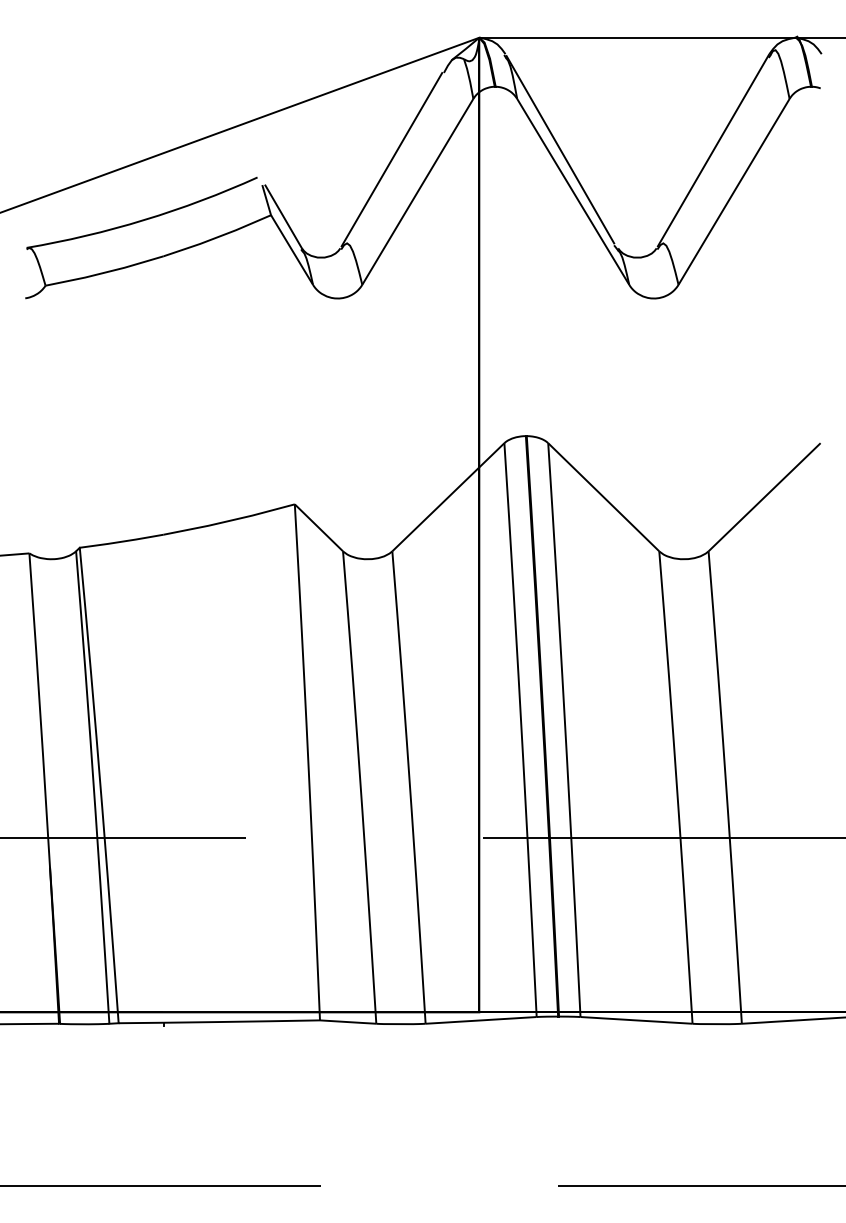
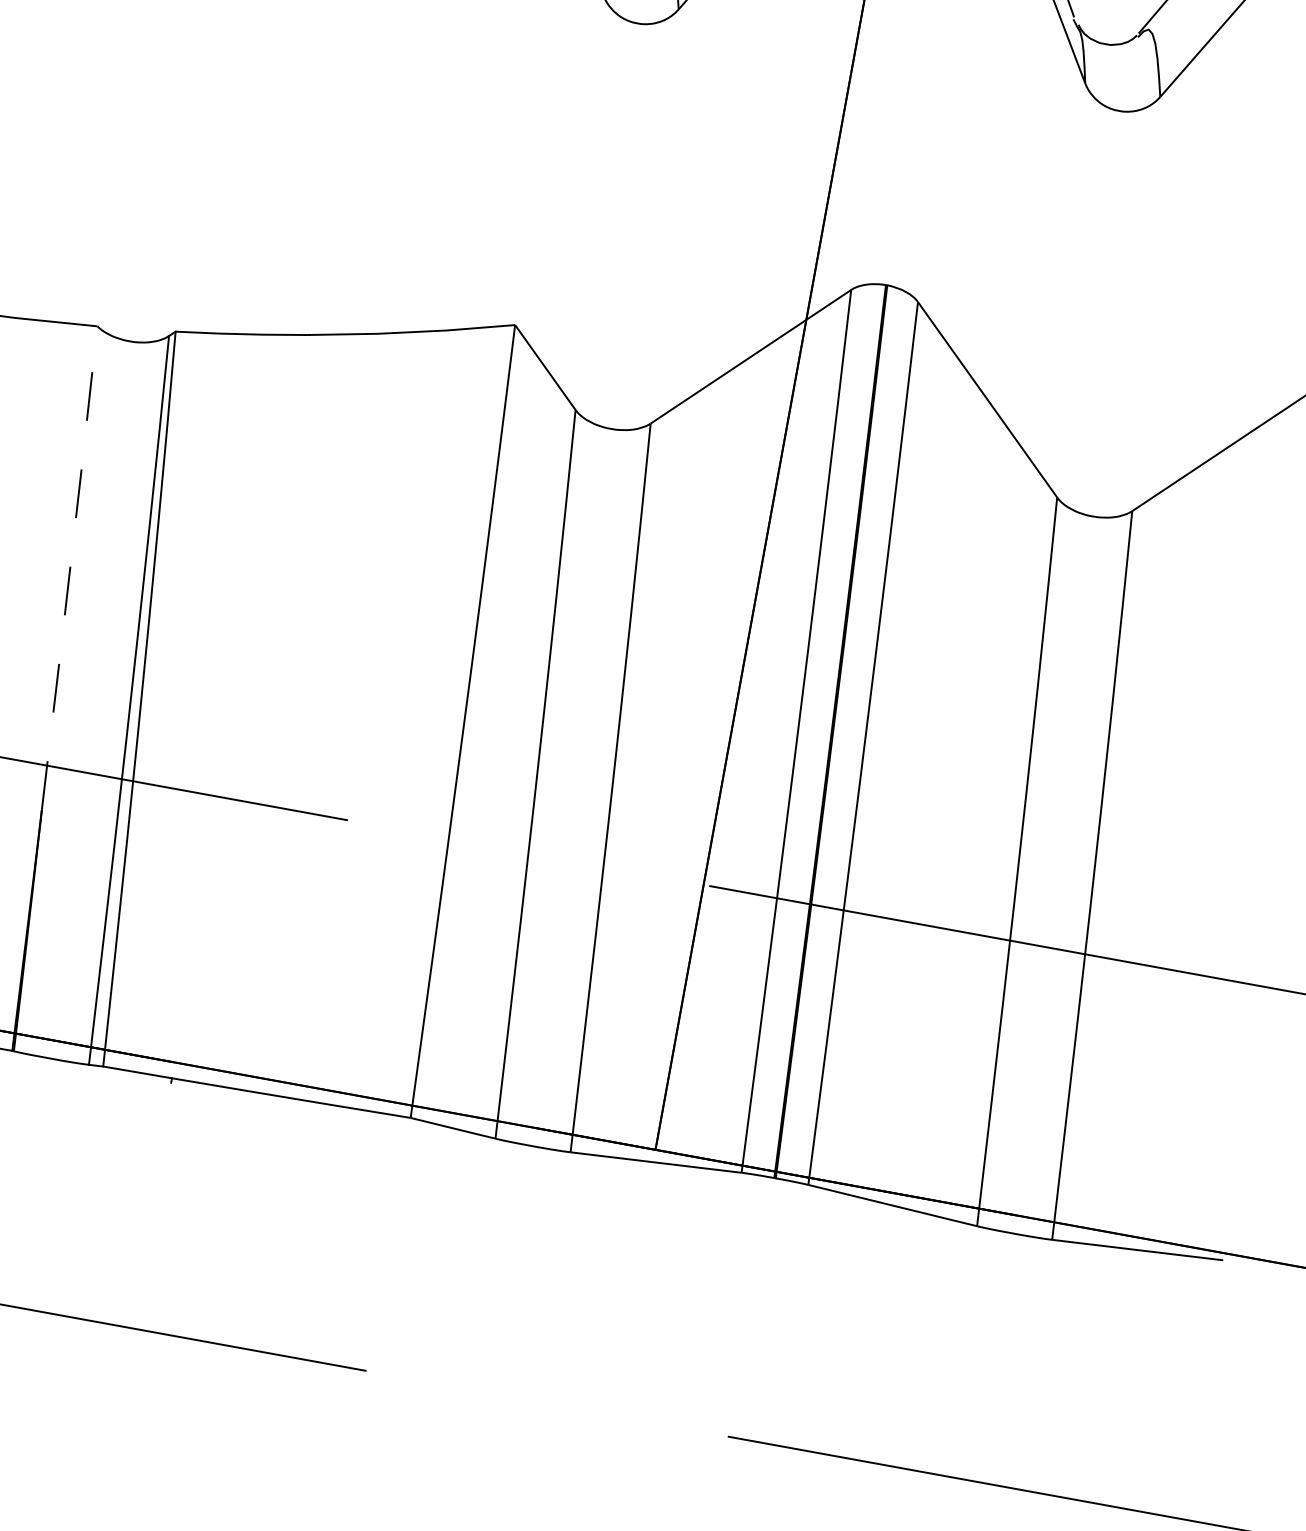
line: (40, 709) -> (71, 567), solid -> dashed

